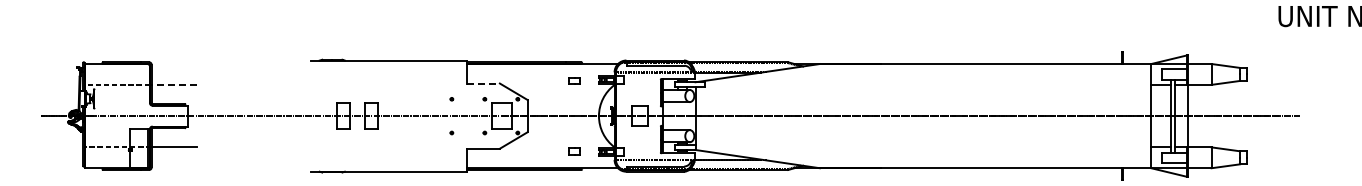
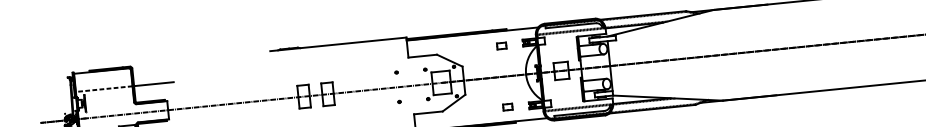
line: (483, 83) -> (422, 56), dashed -> solid
line: (173, 84) -> (153, 83), dashed -> solid

